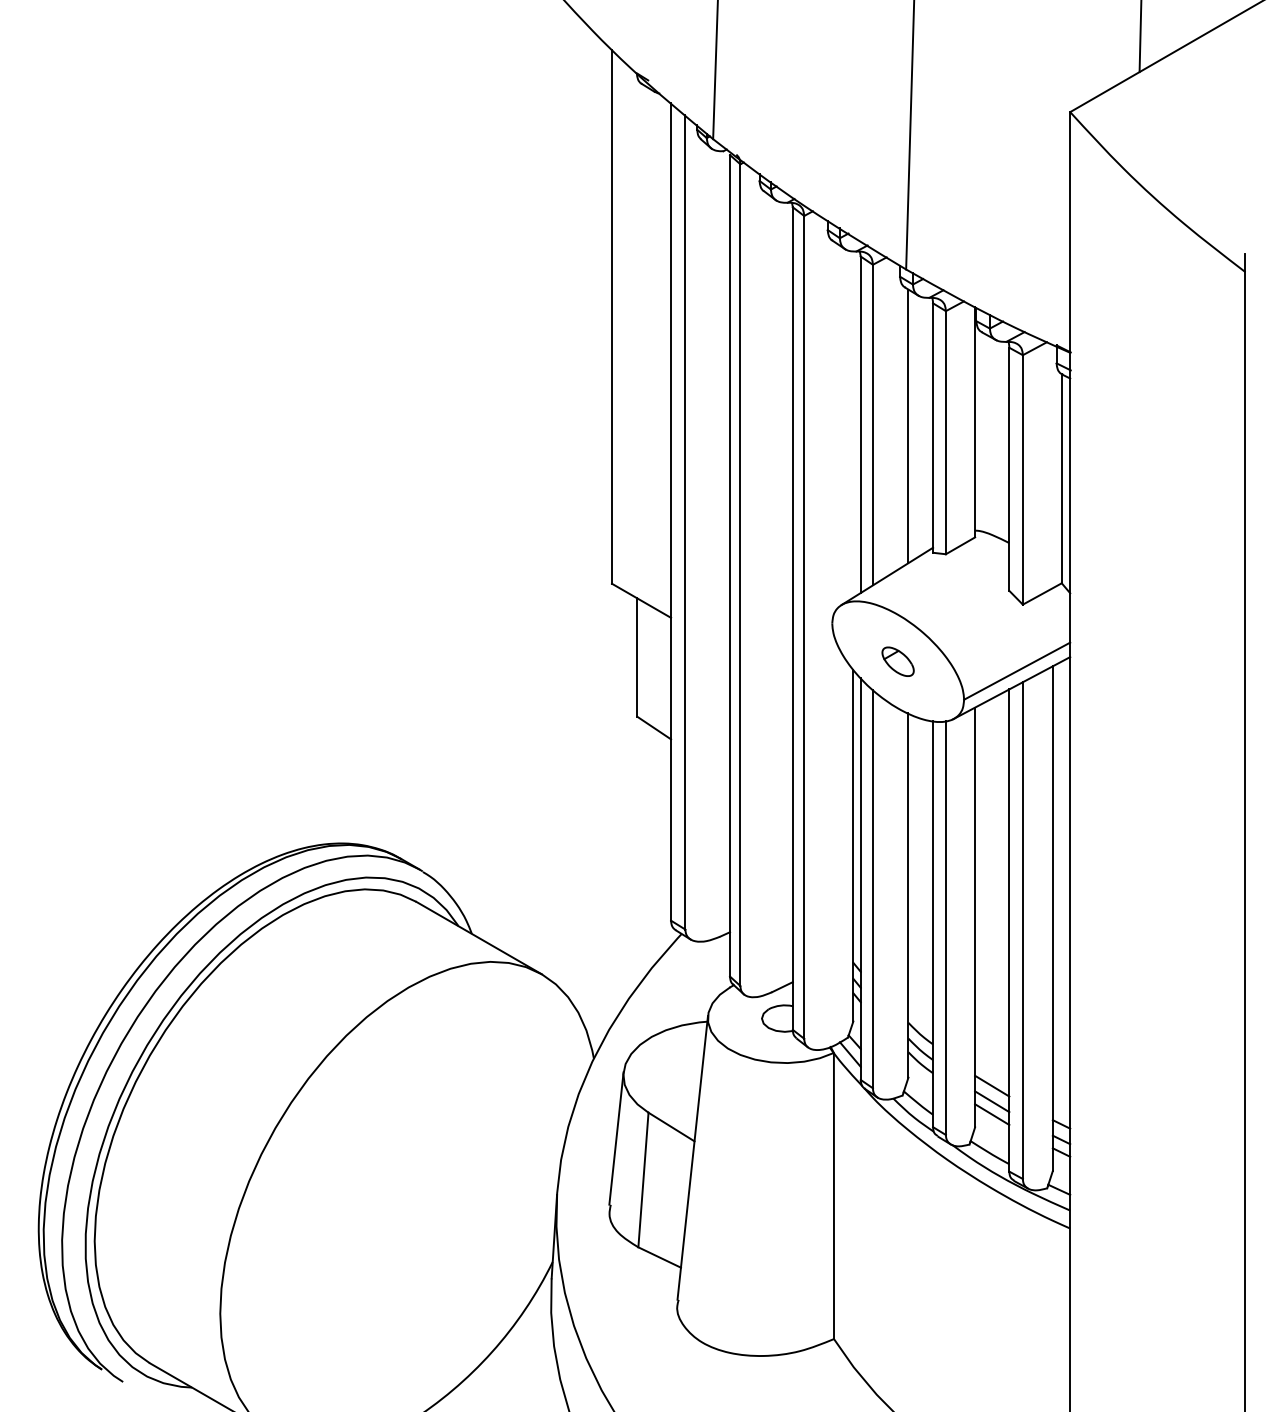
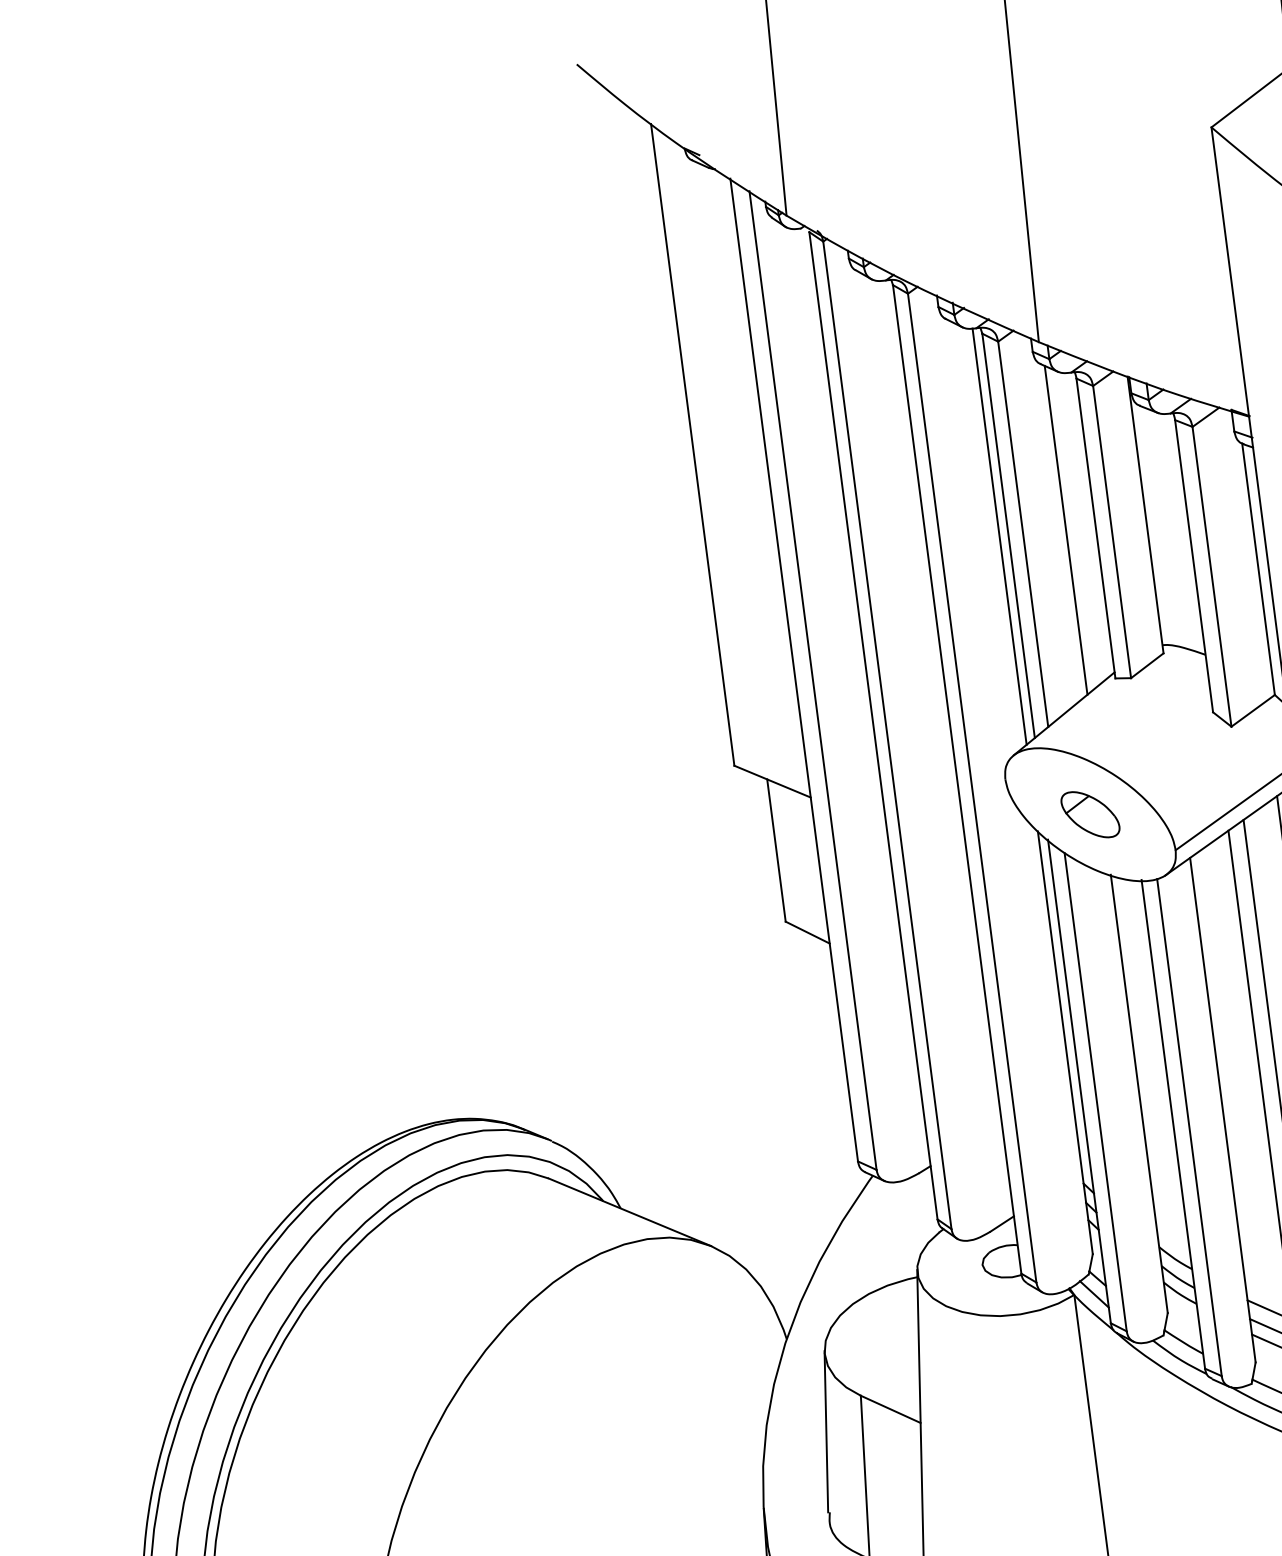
line: (853, 424) -> (999, 536), added
part: (897, 661) -> (1089, 814), size x1.43

